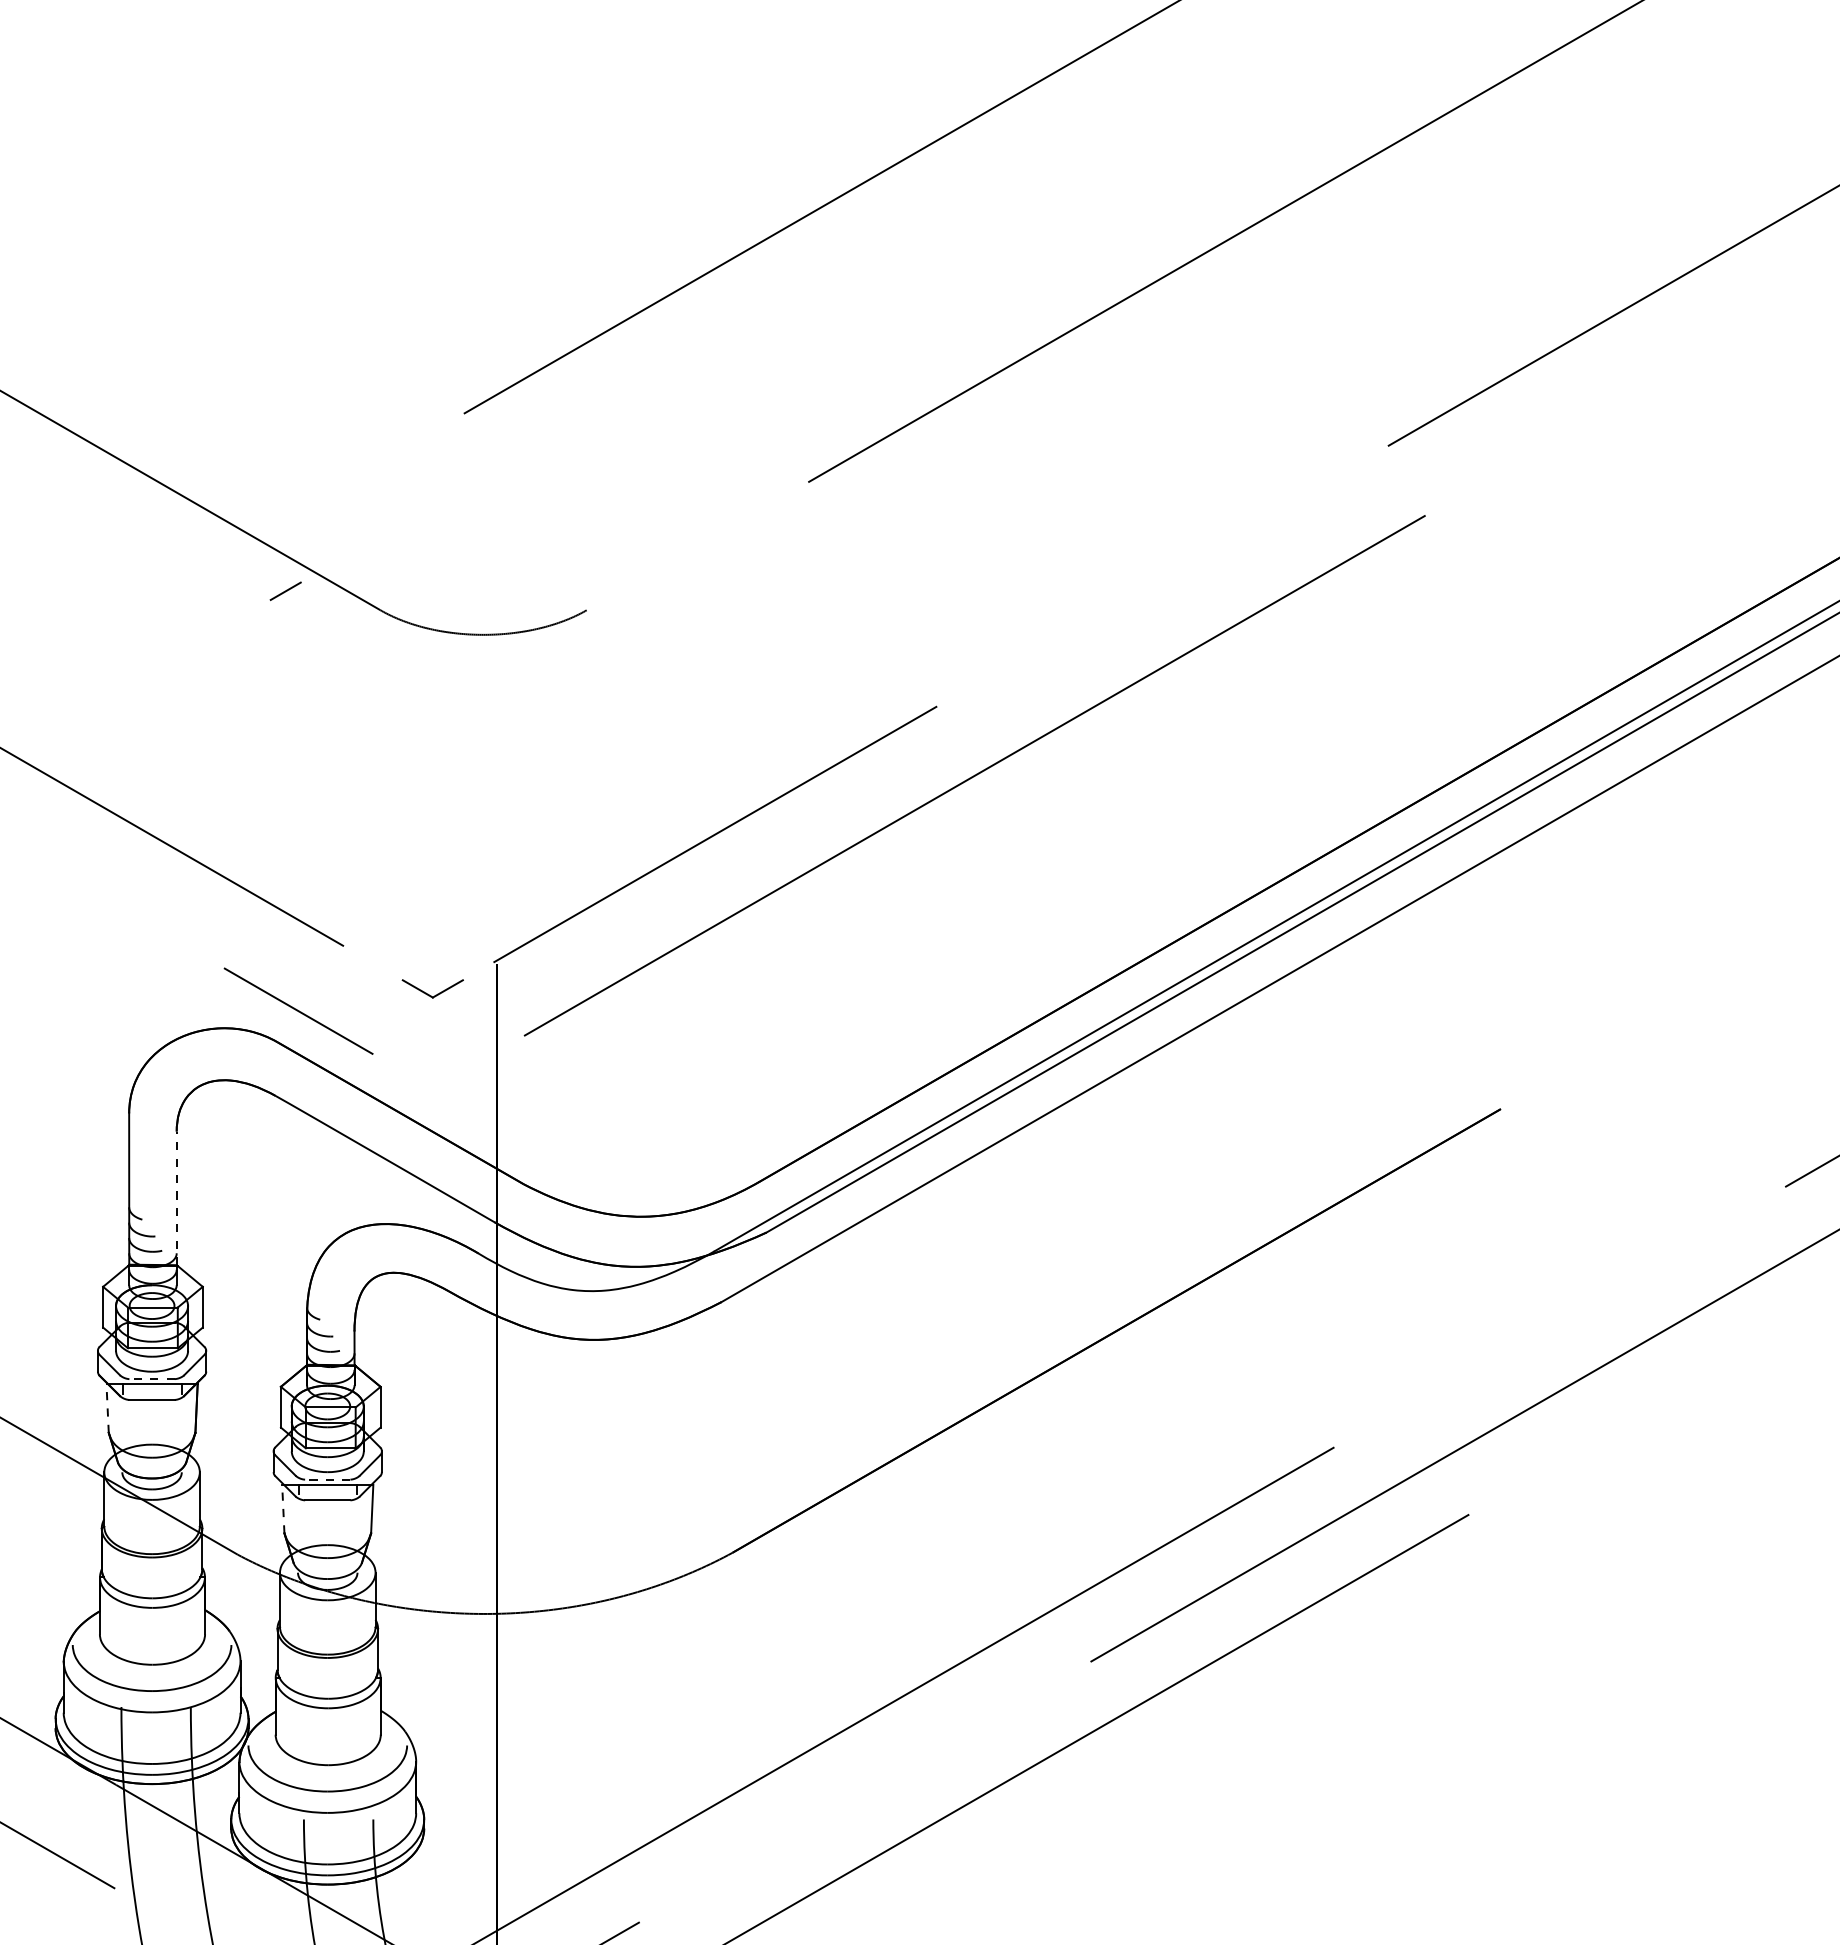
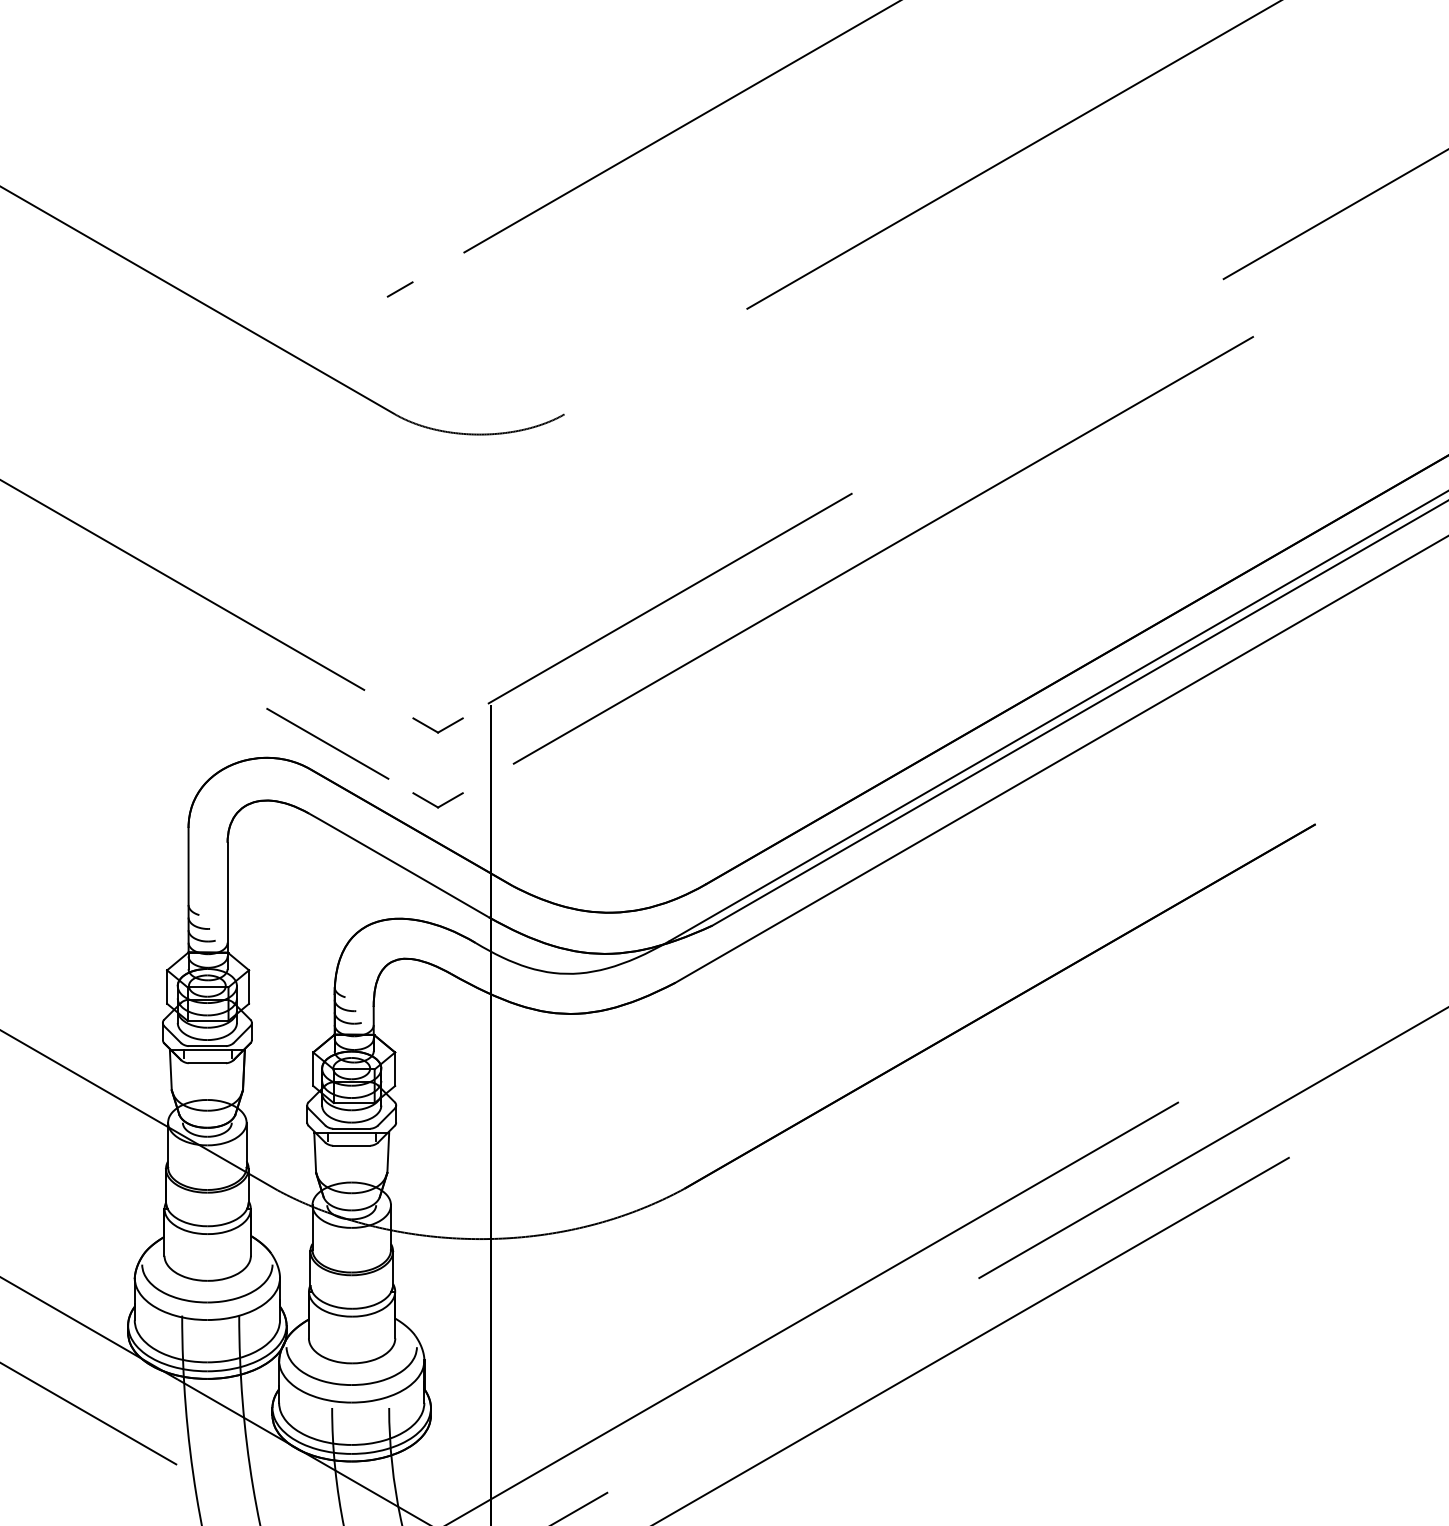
line: (285, 590) -> (399, 288), moved
part: (429, 1085) -> (435, 804), added
line: (176, 1198) -> (227, 897), dashed -> solid
line: (152, 1379) -> (207, 1046), dashed -> solid
line: (107, 1408) -> (170, 1070), dashed -> solid
line: (327, 1479) -> (351, 1128), dashed -> solid
line: (283, 1508) -> (315, 1152), dashed -> solid

